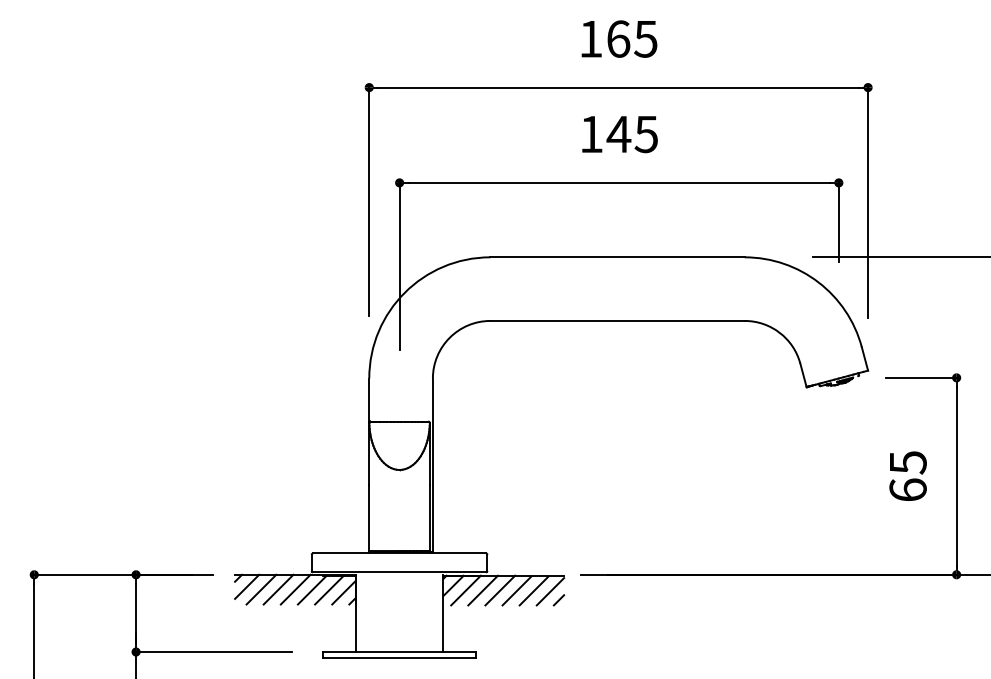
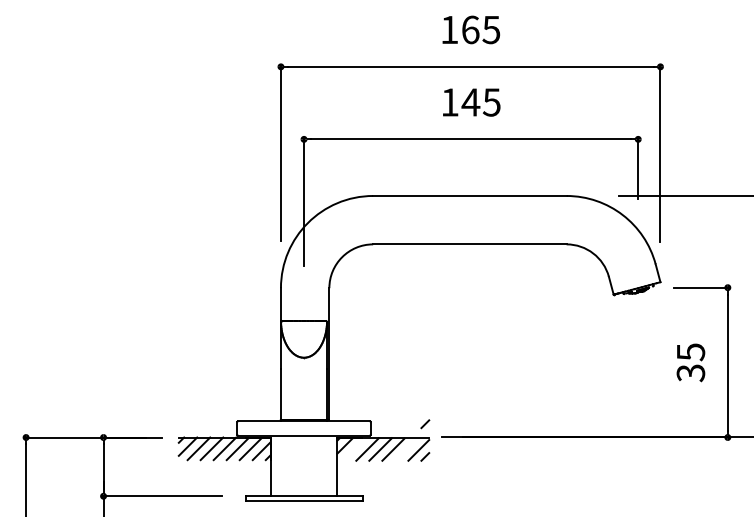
text: (907, 490) -> (690, 373), 65 -> 35
line: (558, 557) -> (424, 424), added
line: (465, 590) -> (354, 449), removed
line: (533, 590) -> (405, 449), removed

